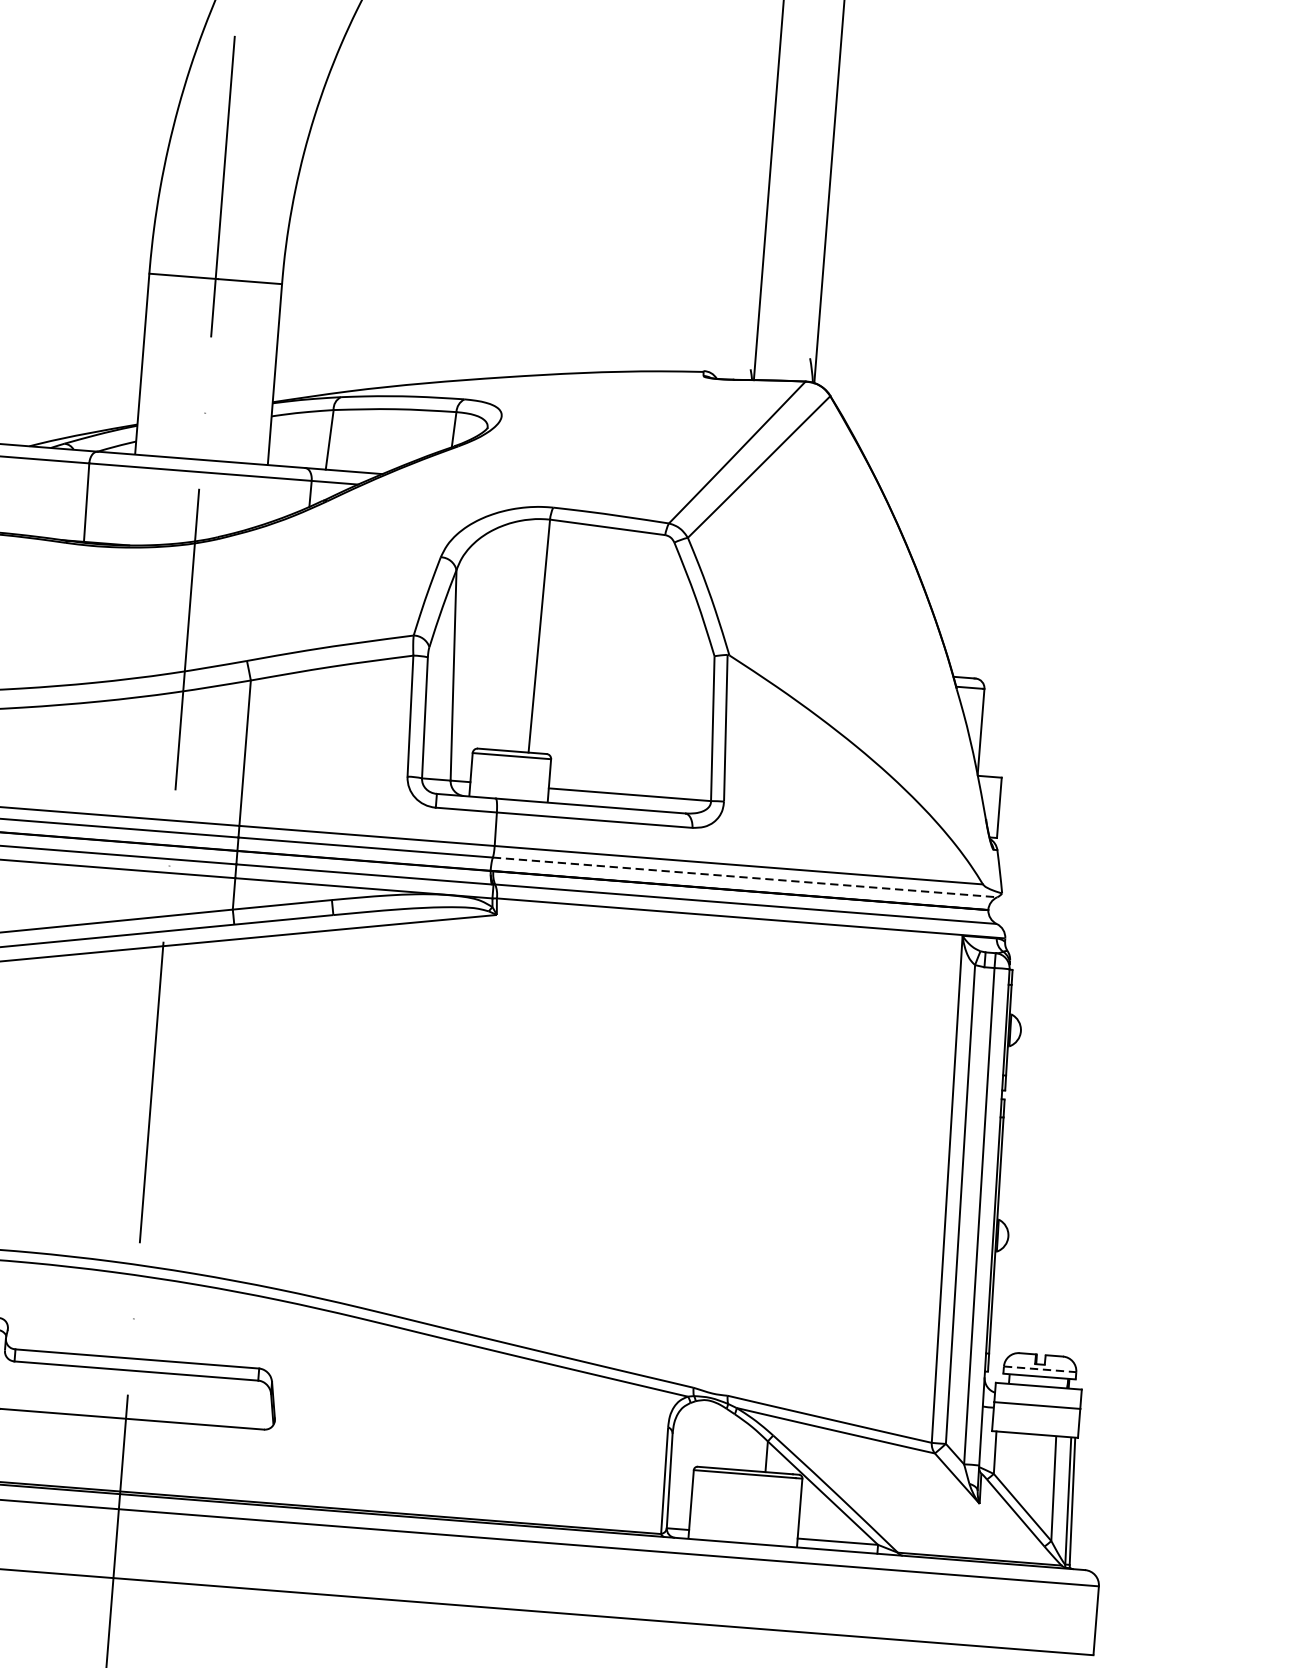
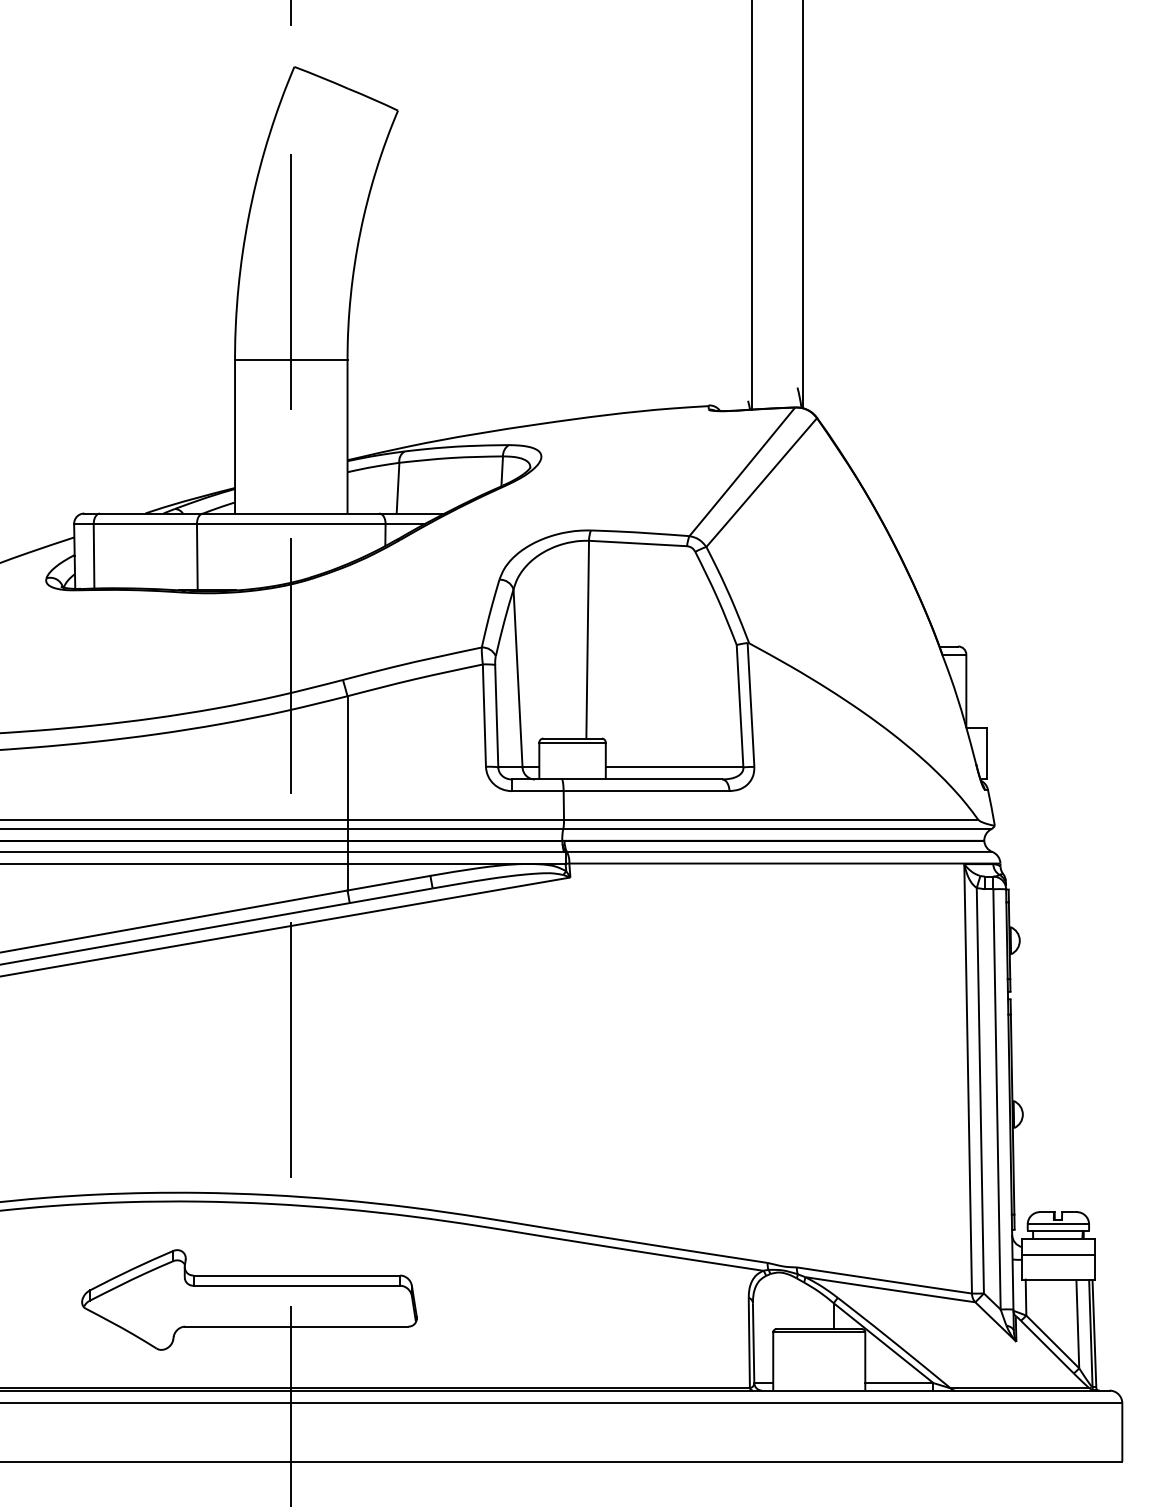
line: (745, 877) -> (777, 829), dashed -> solid
line: (1040, 1369) -> (1058, 1224), dashed -> solid

